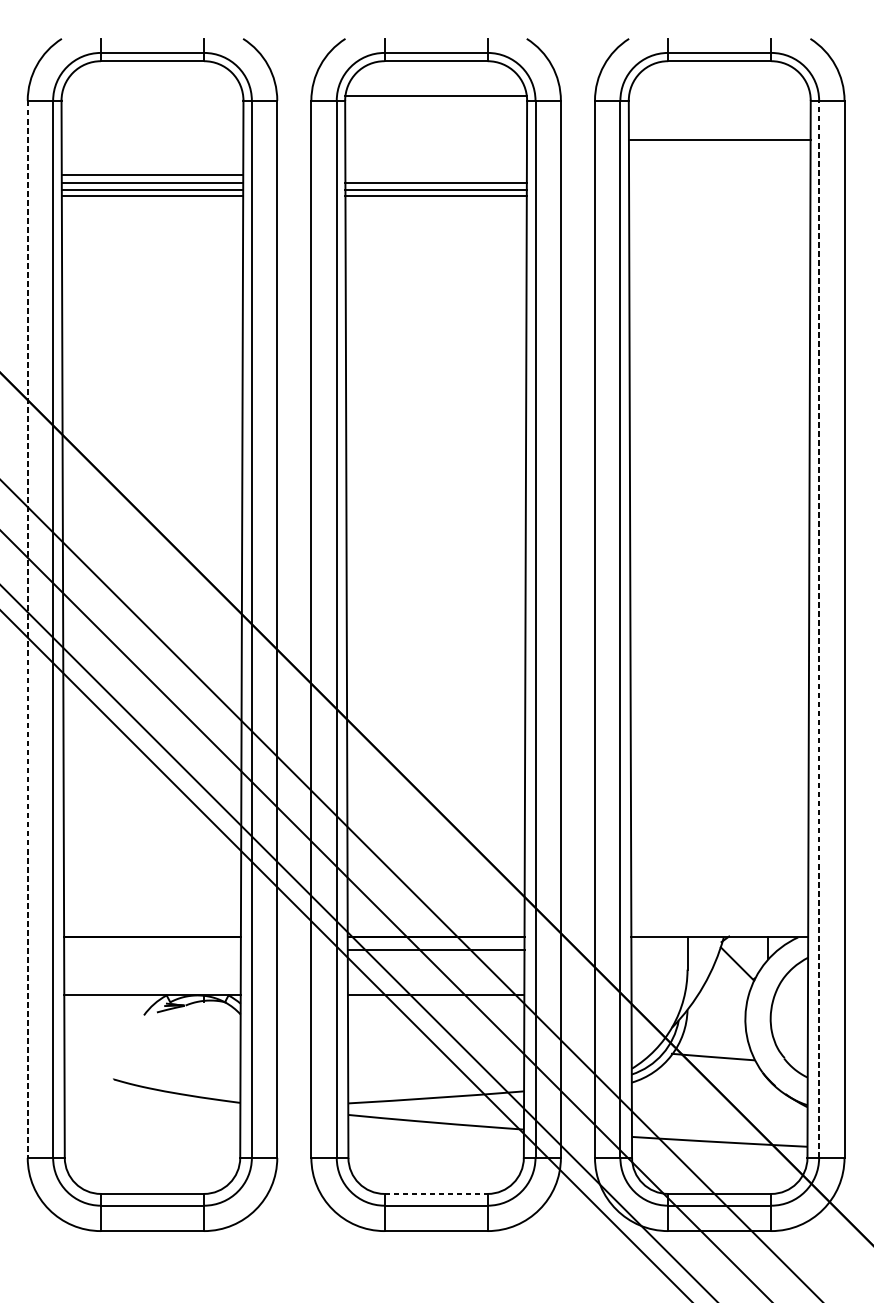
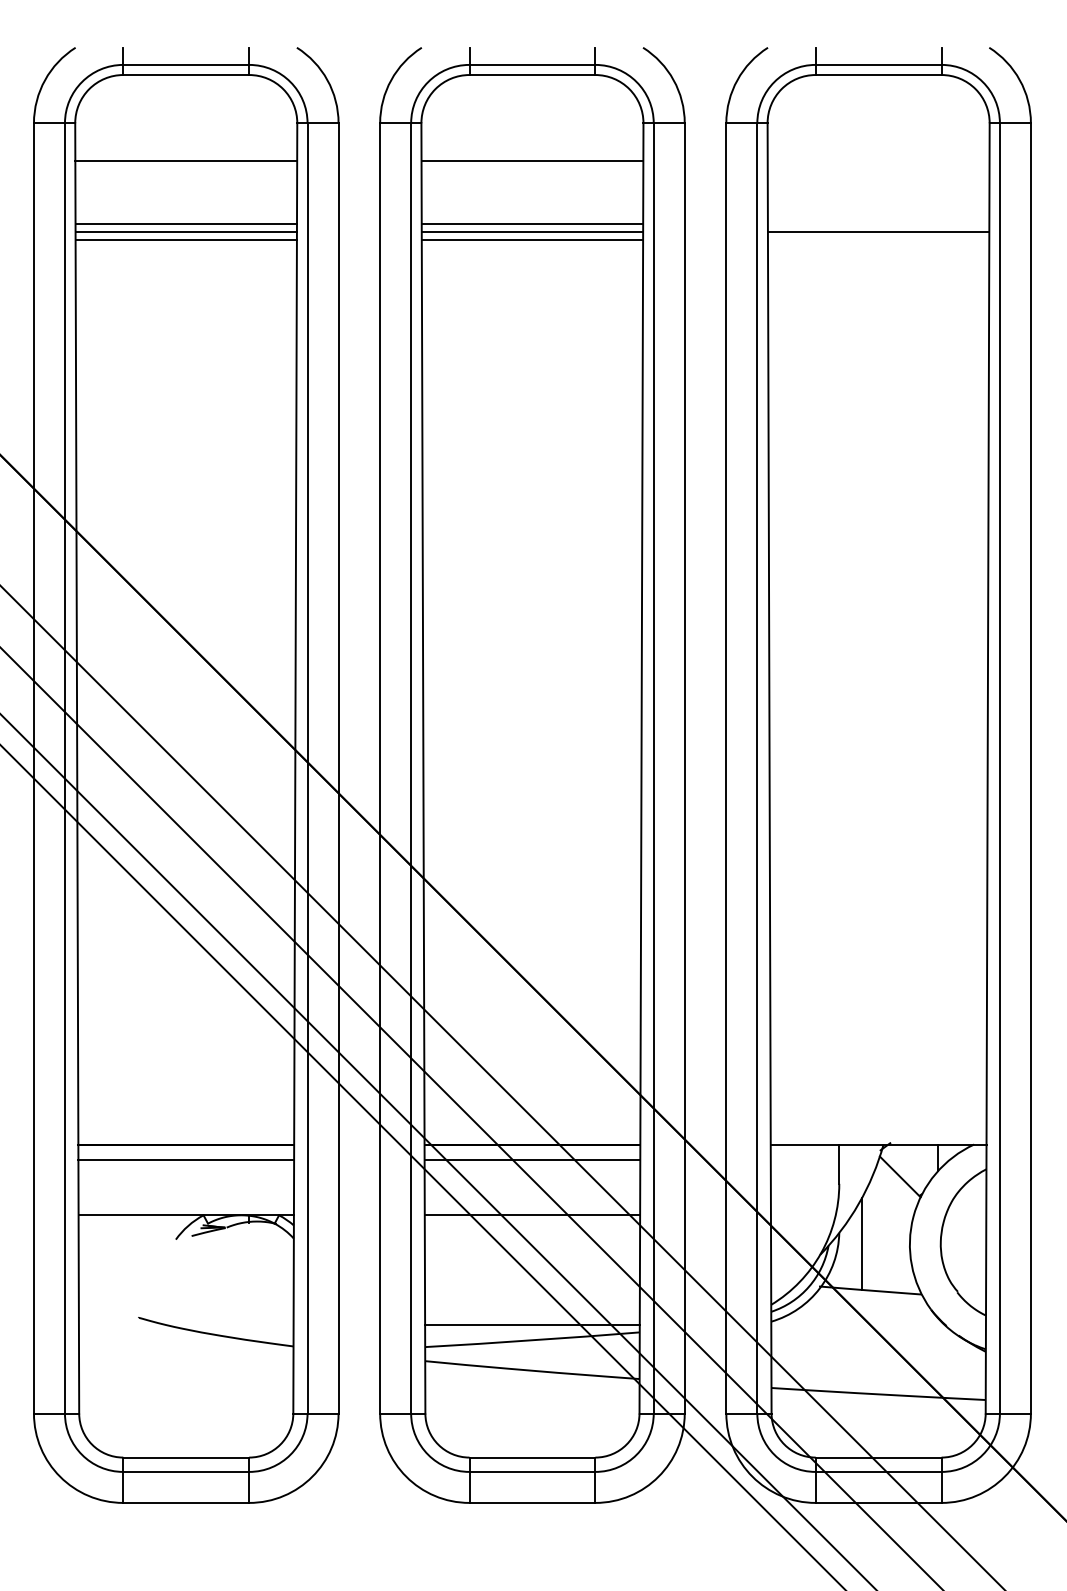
line: (436, 96) -> (532, 161), moved
line: (719, 139) -> (878, 231), moved
line: (152, 175) -> (186, 161), moved
line: (818, 628) -> (999, 767), dashed -> solid
line: (27, 629) -> (33, 768), dashed -> solid
line: (152, 950) -> (186, 1160), added
line: (706, 1018) -> (862, 1243), added
line: (436, 1085) -> (532, 1325), added
line: (436, 1193) -> (532, 1457), dashed -> solid

